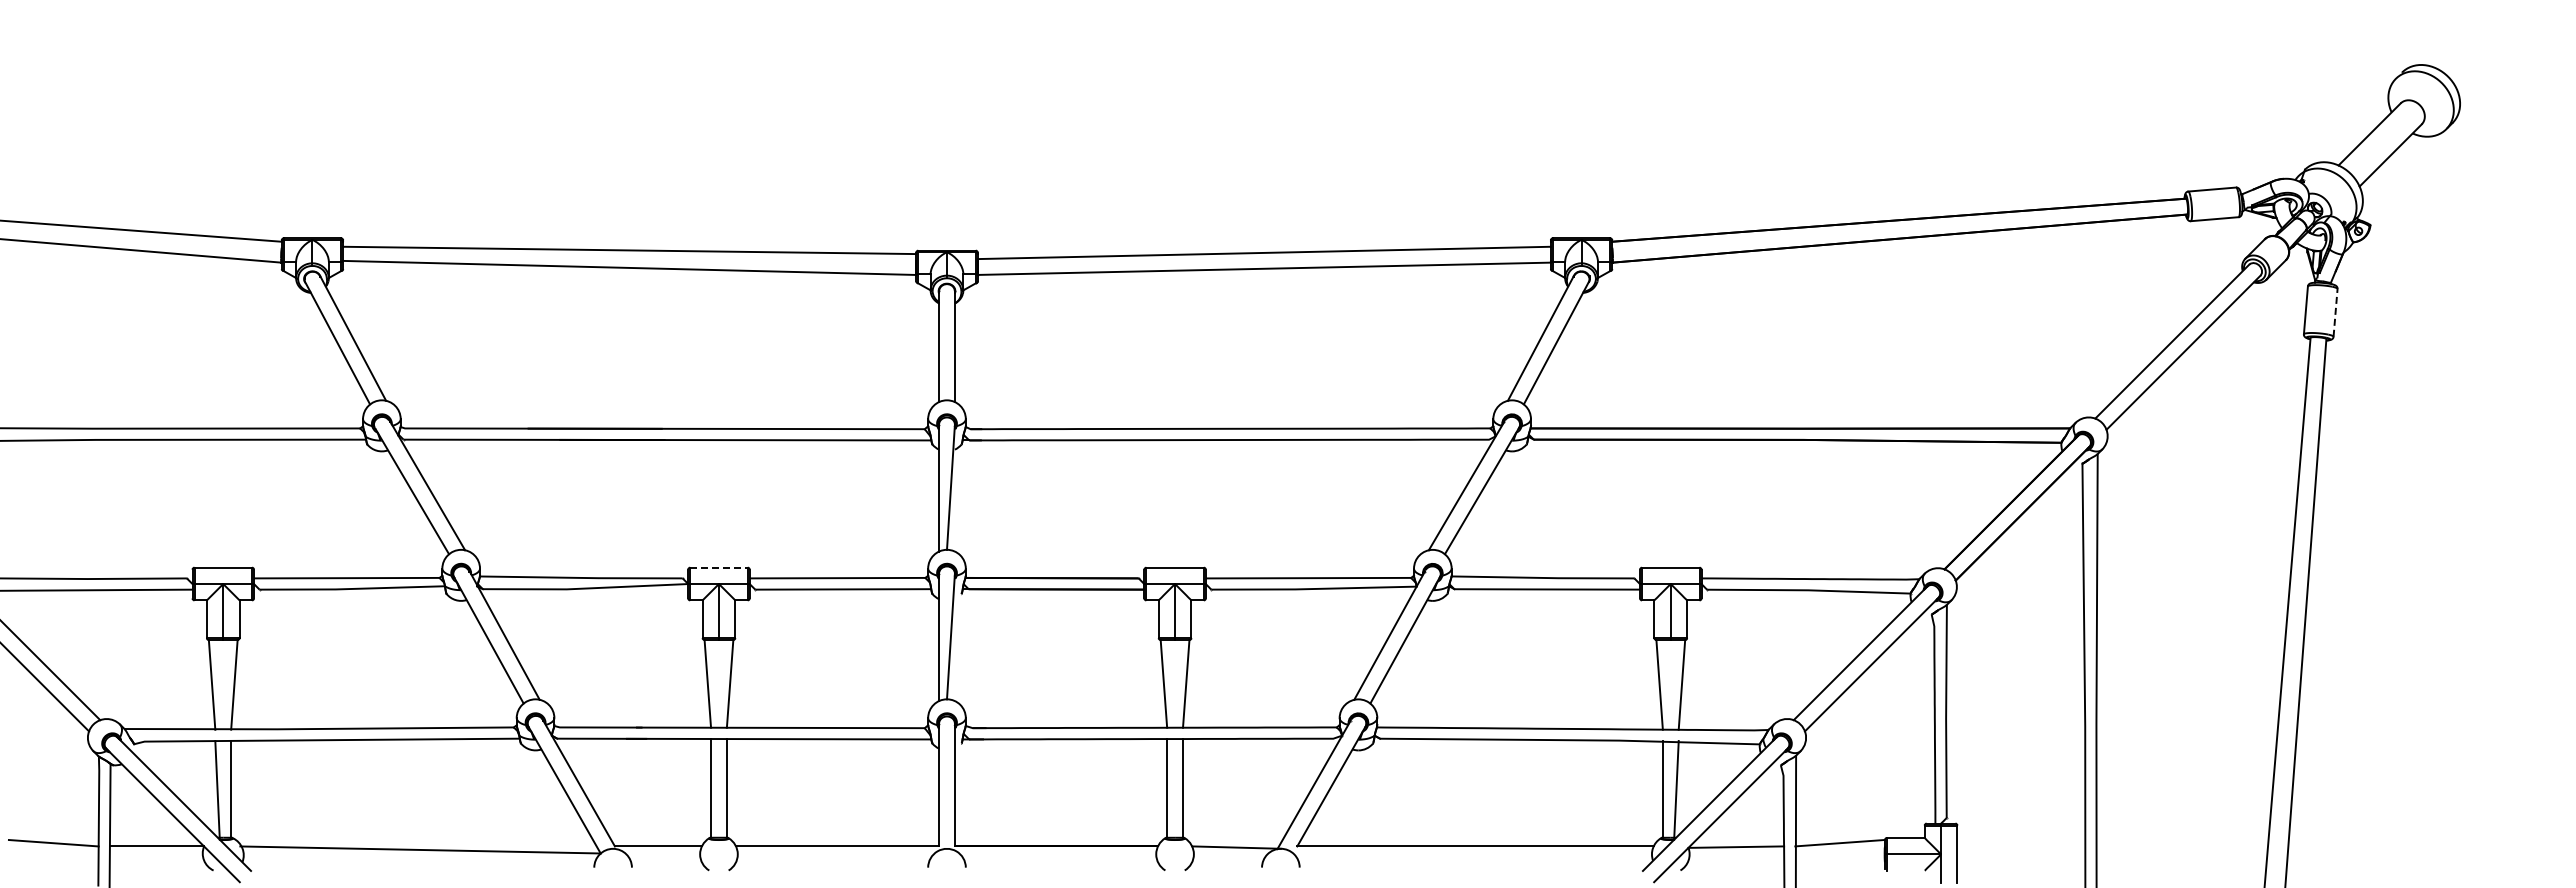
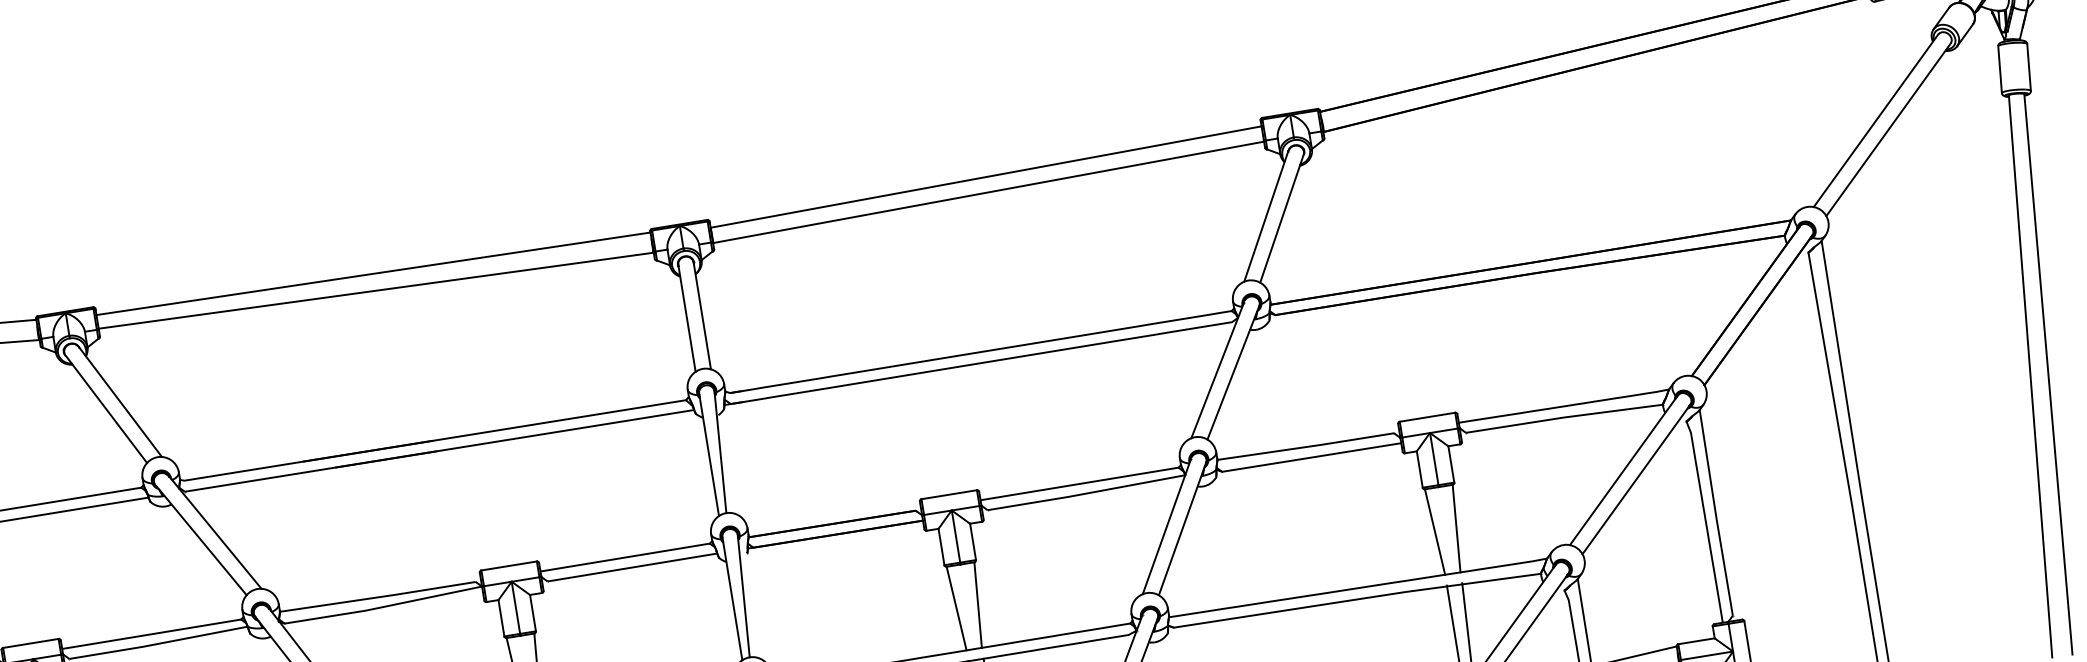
line: (2335, 312) -> (2028, 67), dashed -> solid
line: (718, 567) -> (508, 565), dashed -> solid

